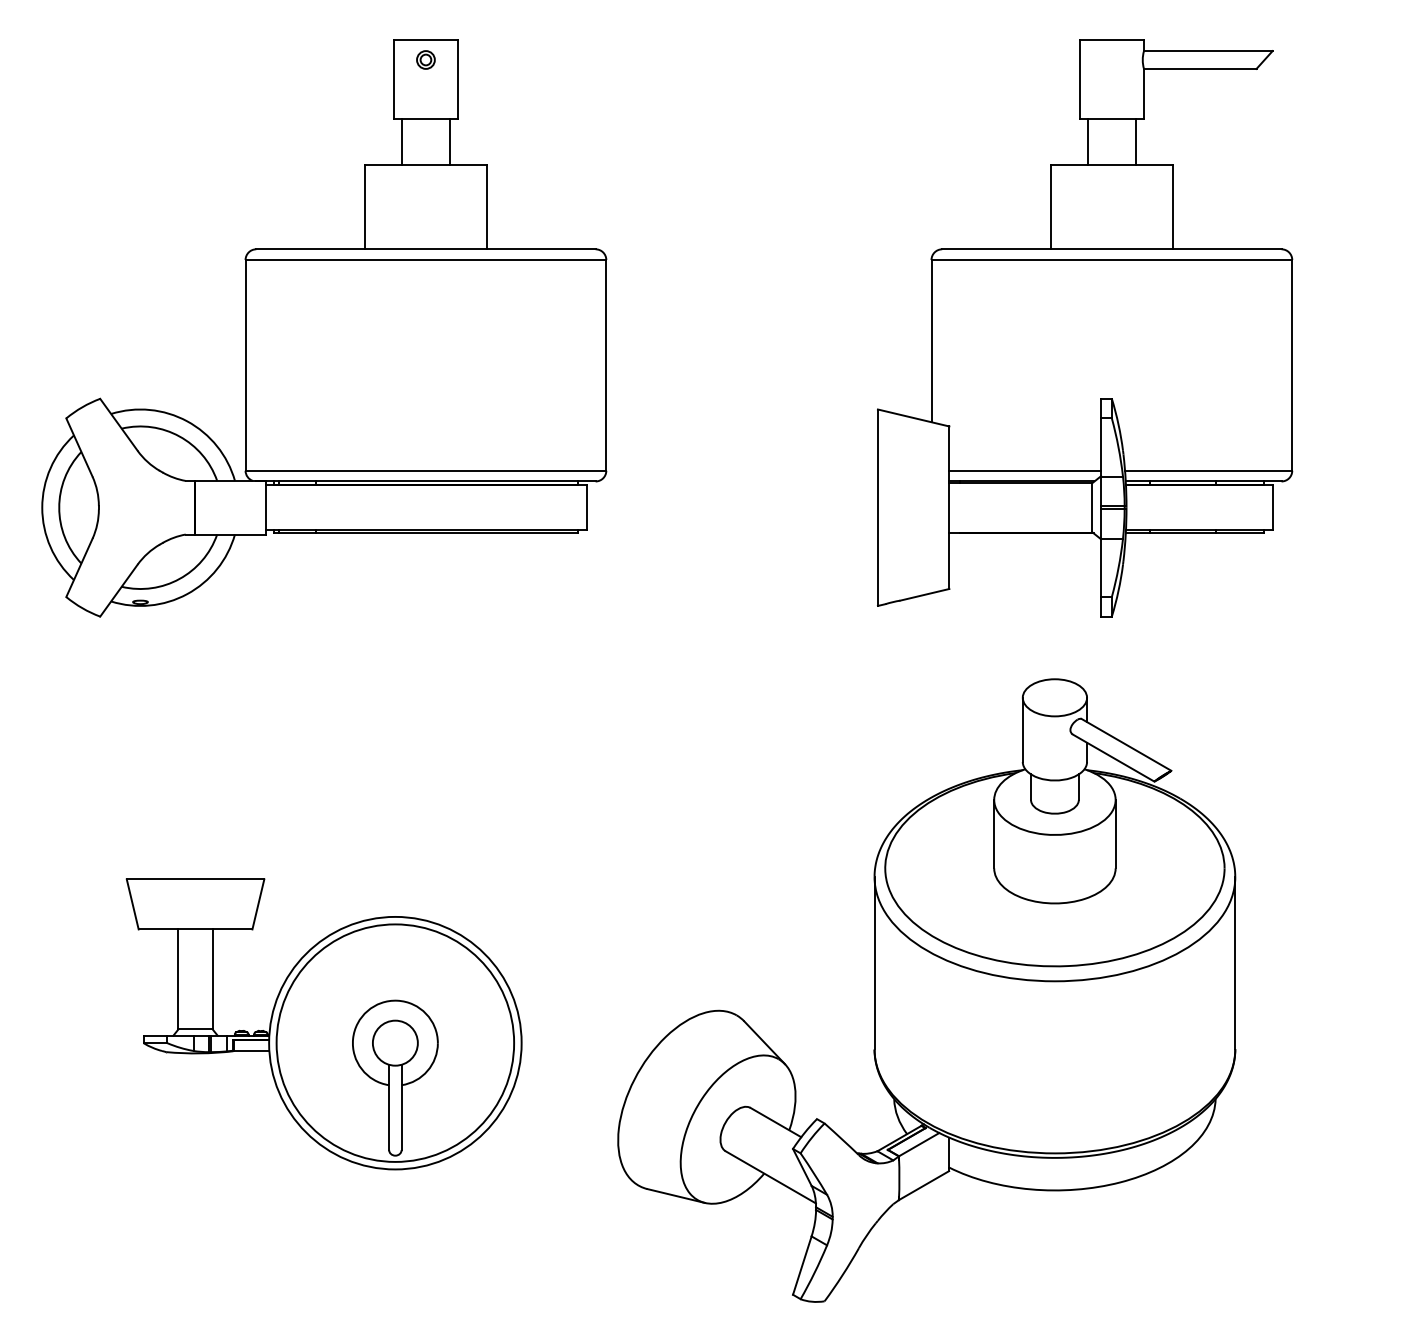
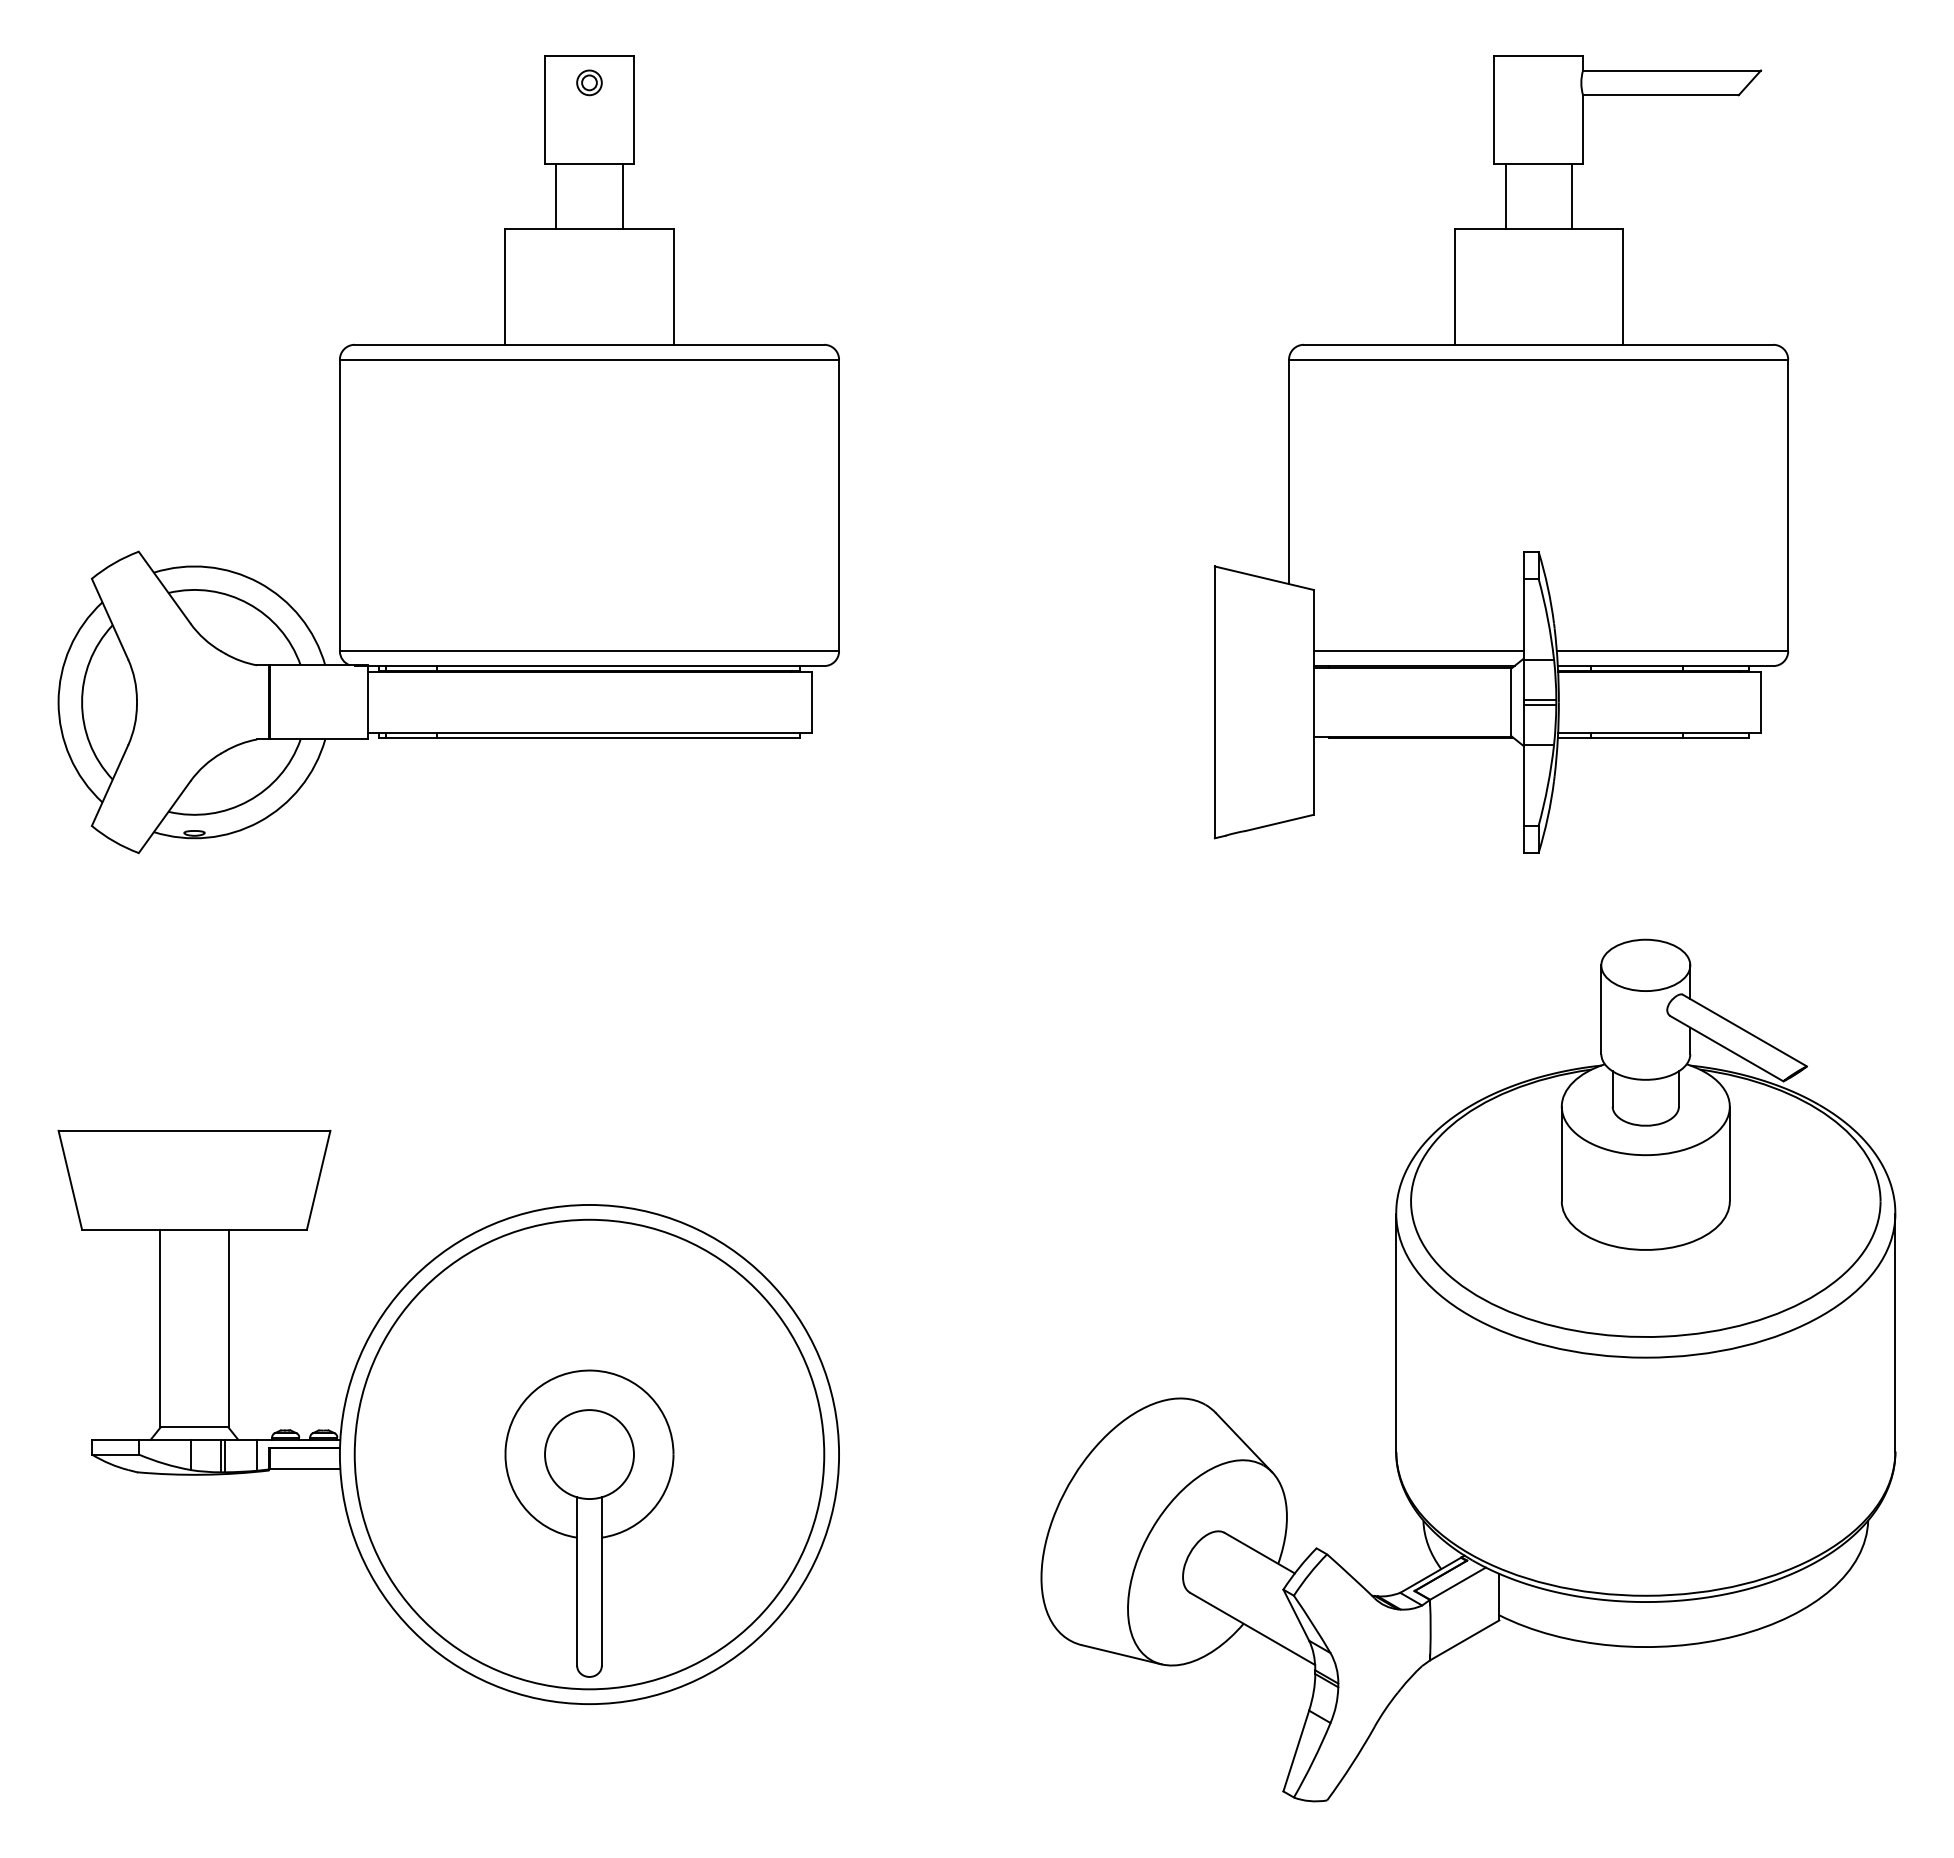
part: (926, 990) -> (1468, 1370), moved
part: (324, 1023) -> (448, 1416), size x1.43

